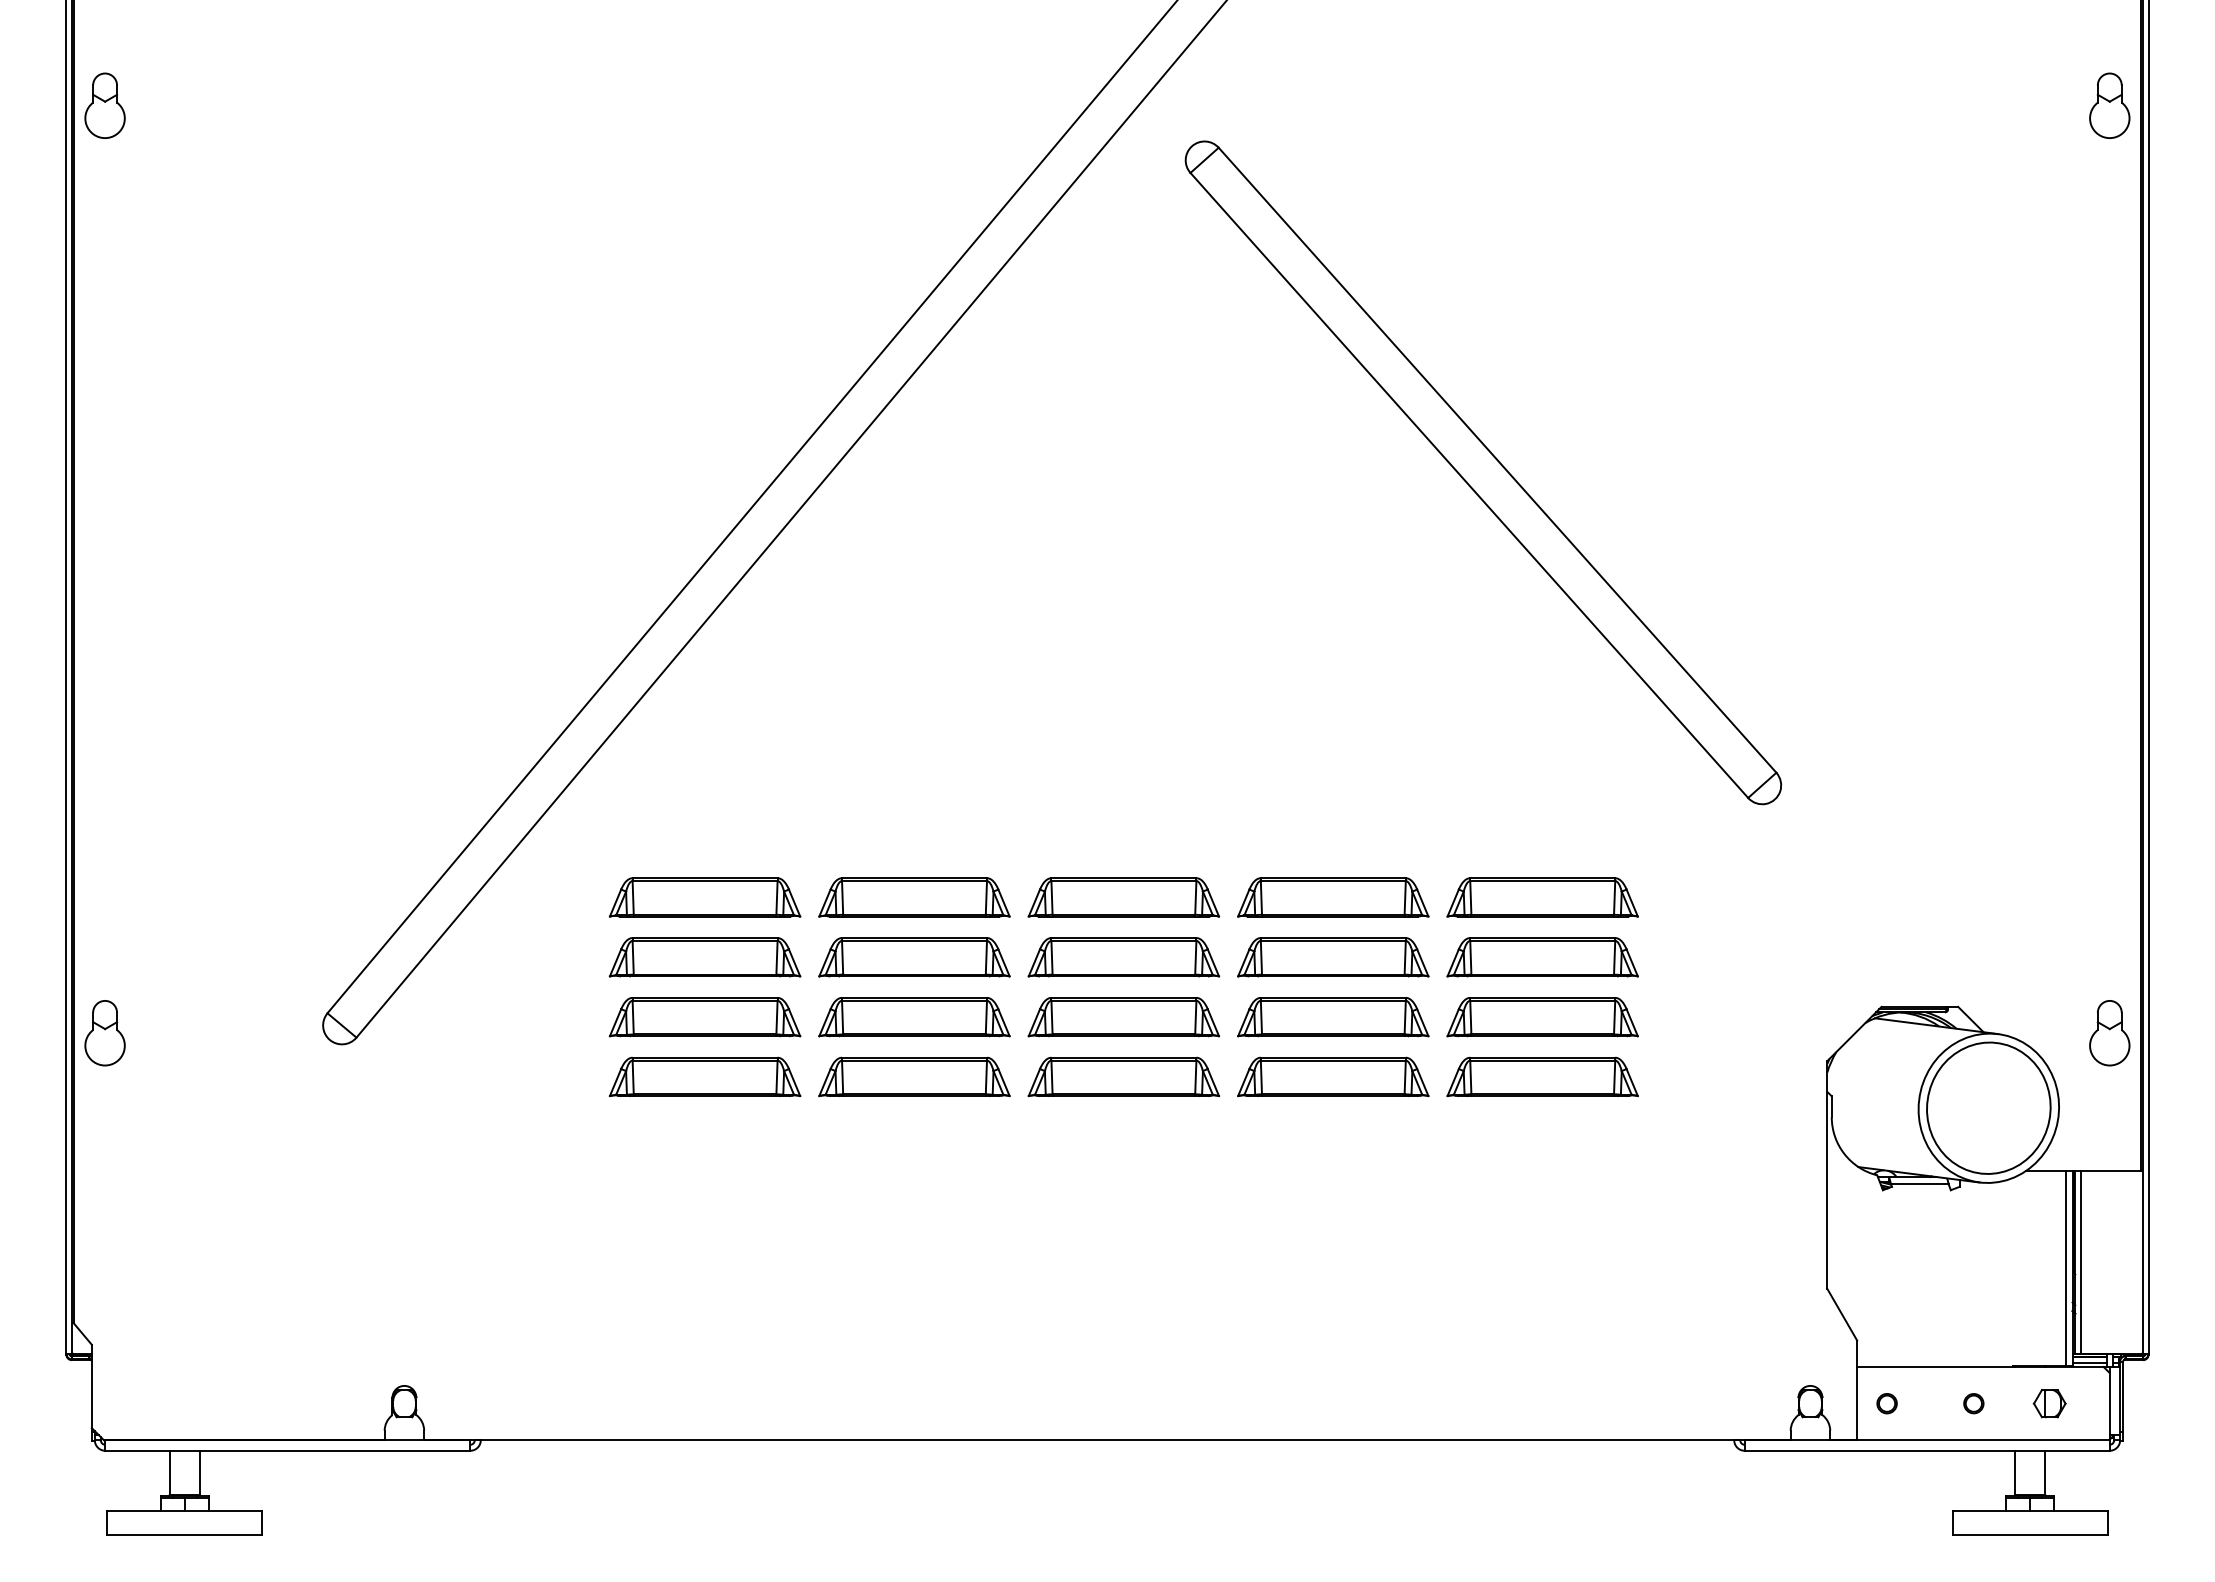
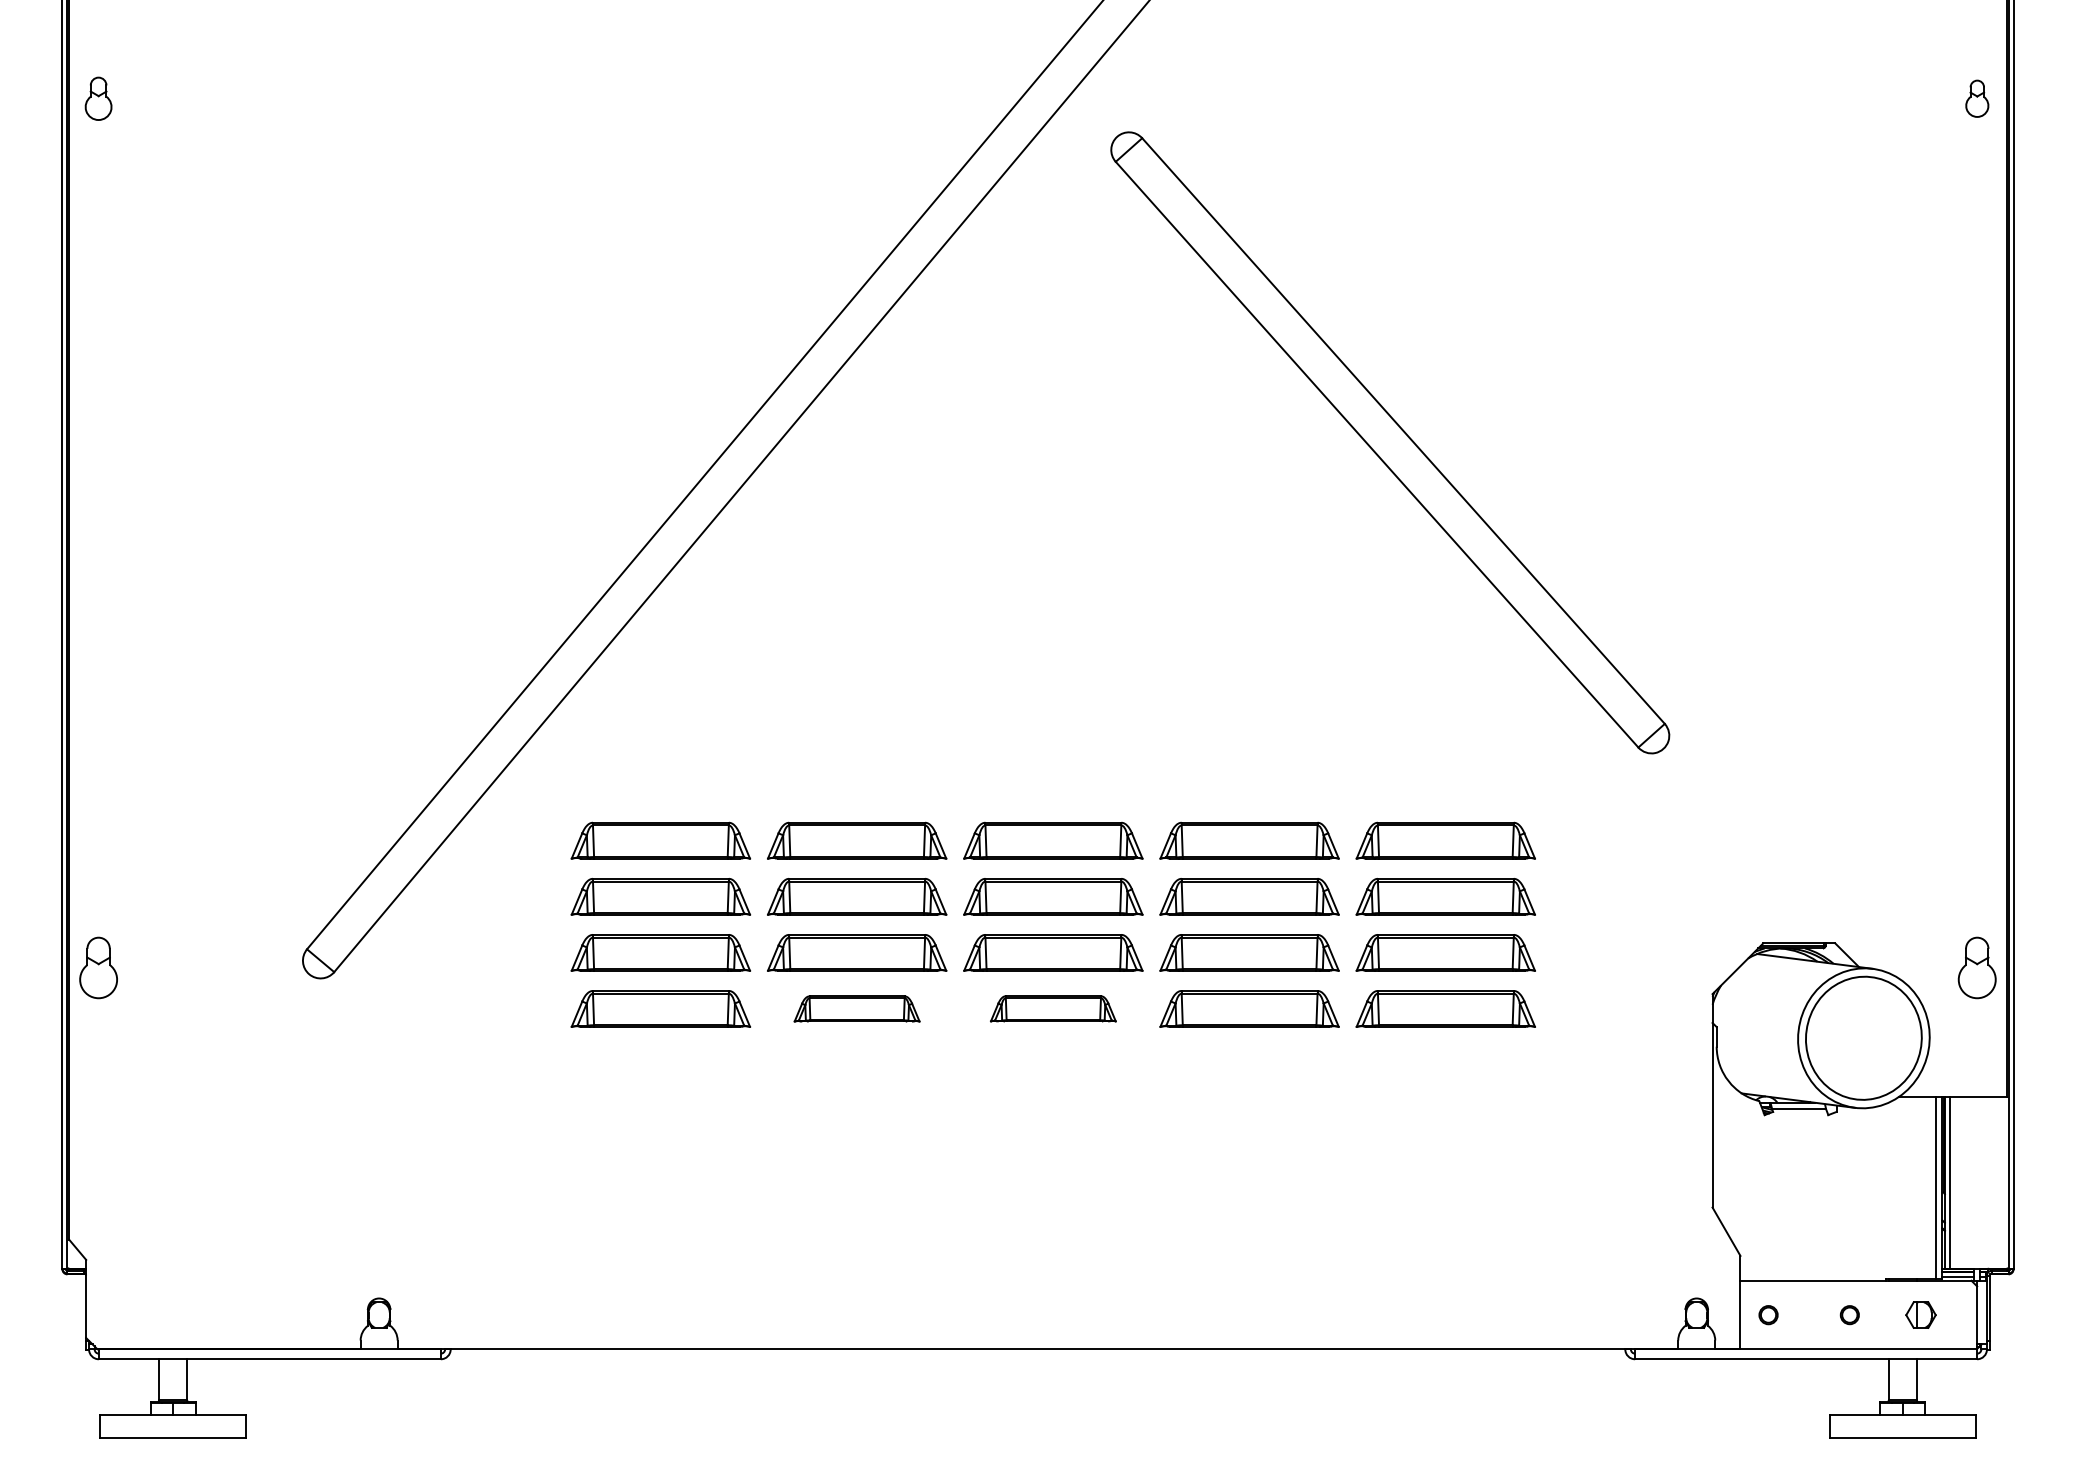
part: (104, 105) -> (98, 98), size x0.7
part: (2109, 105) -> (1976, 98), size x0.6
part: (914, 1076) -> (857, 1008), size x0.7
part: (1123, 1076) -> (1052, 1008), size x0.7

